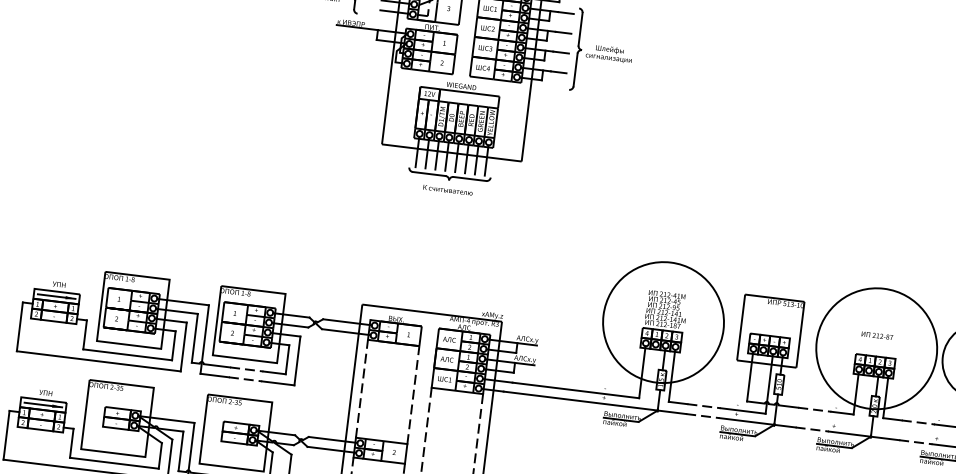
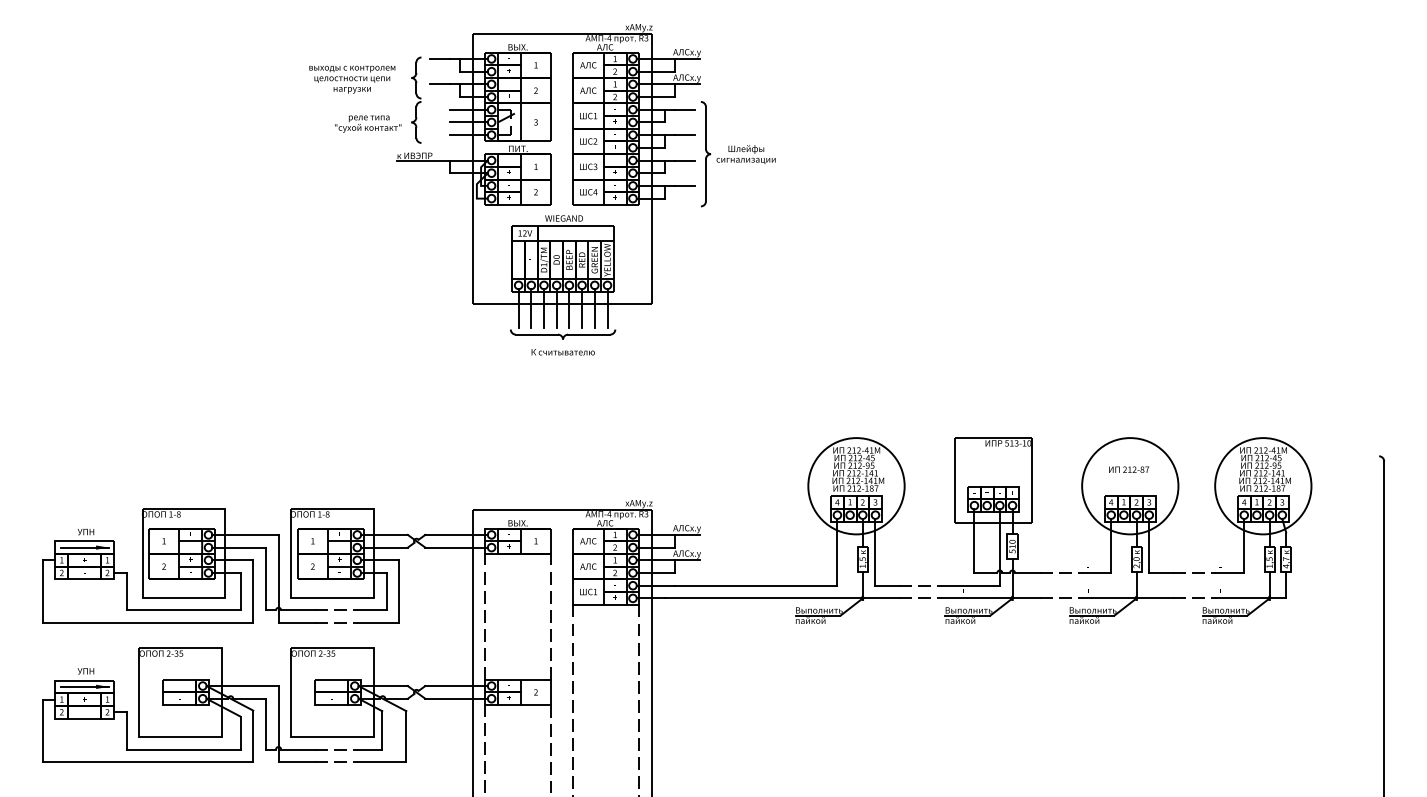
circle: (663, 322) -> (856, 486), size x0.62
circle: (876, 349) -> (1130, 486), size x0.62

